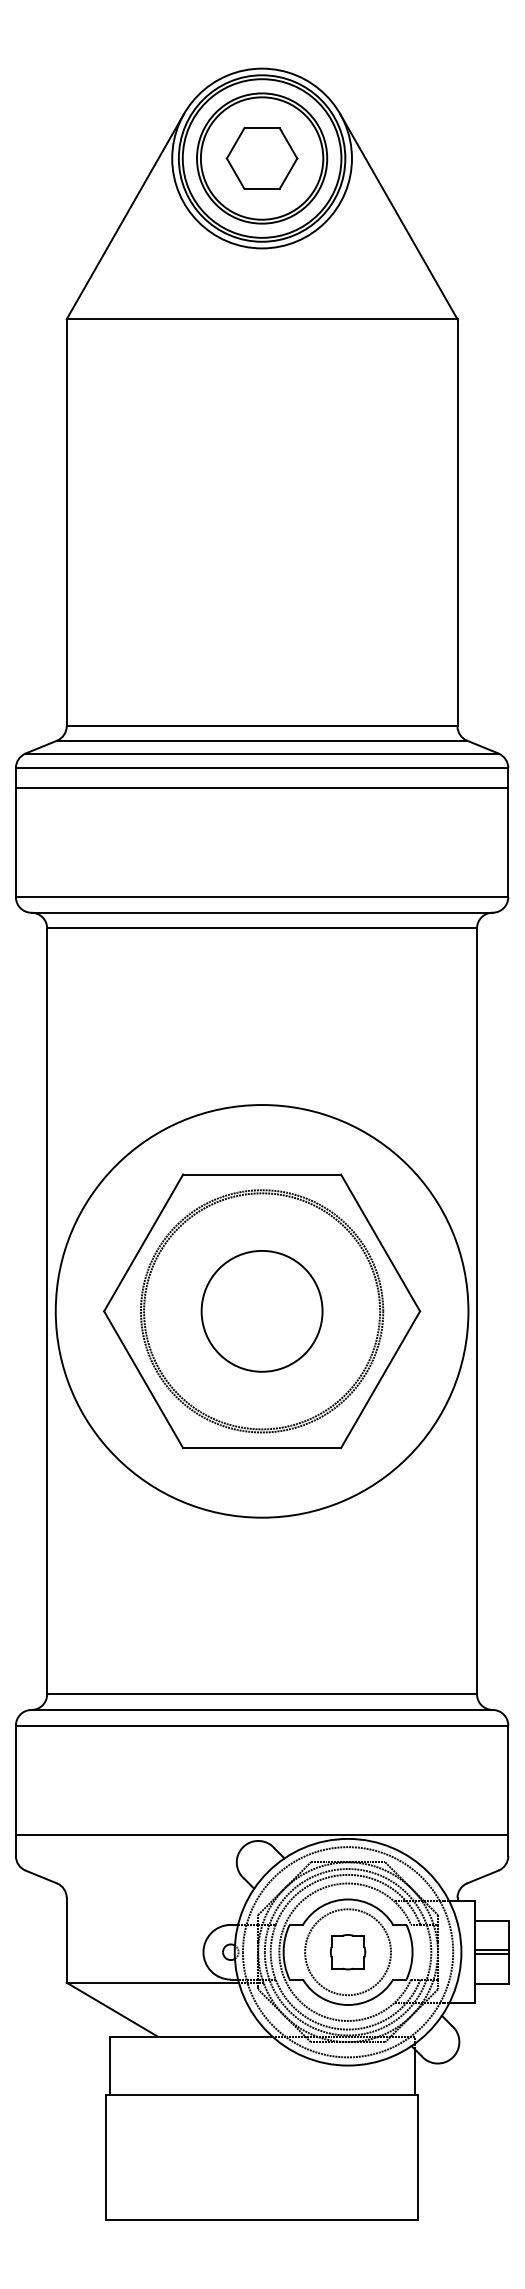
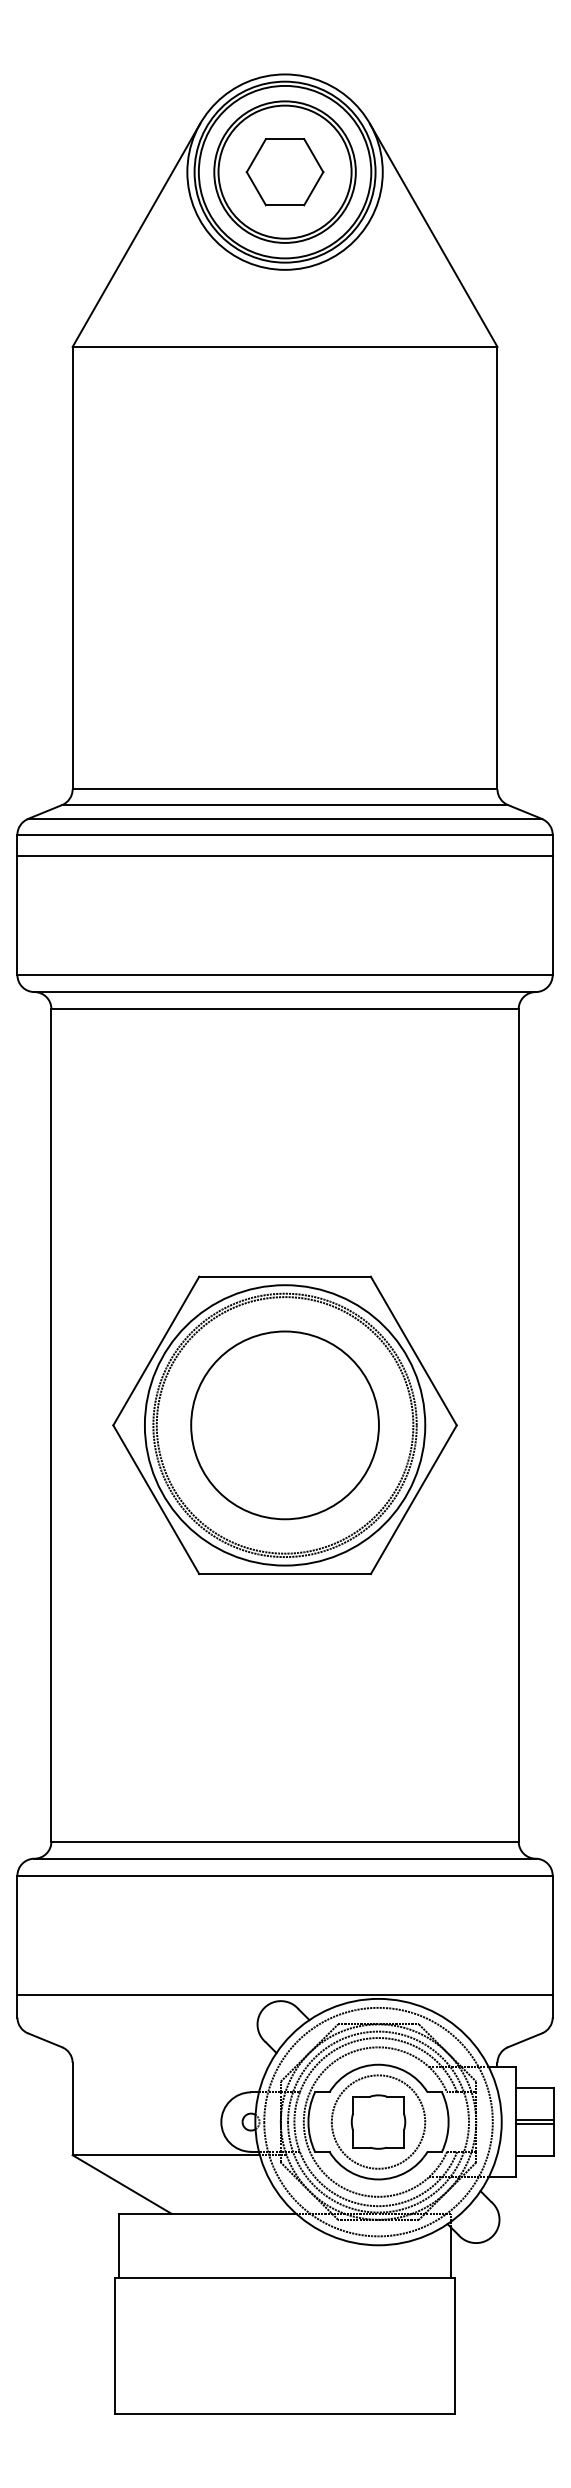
circle: (261, 1311) -> (284, 1425), size x1.43
circle: (262, 1311) -> (285, 1425), size x0.62
part: (347, 1951) -> (377, 2121), size x1.43

